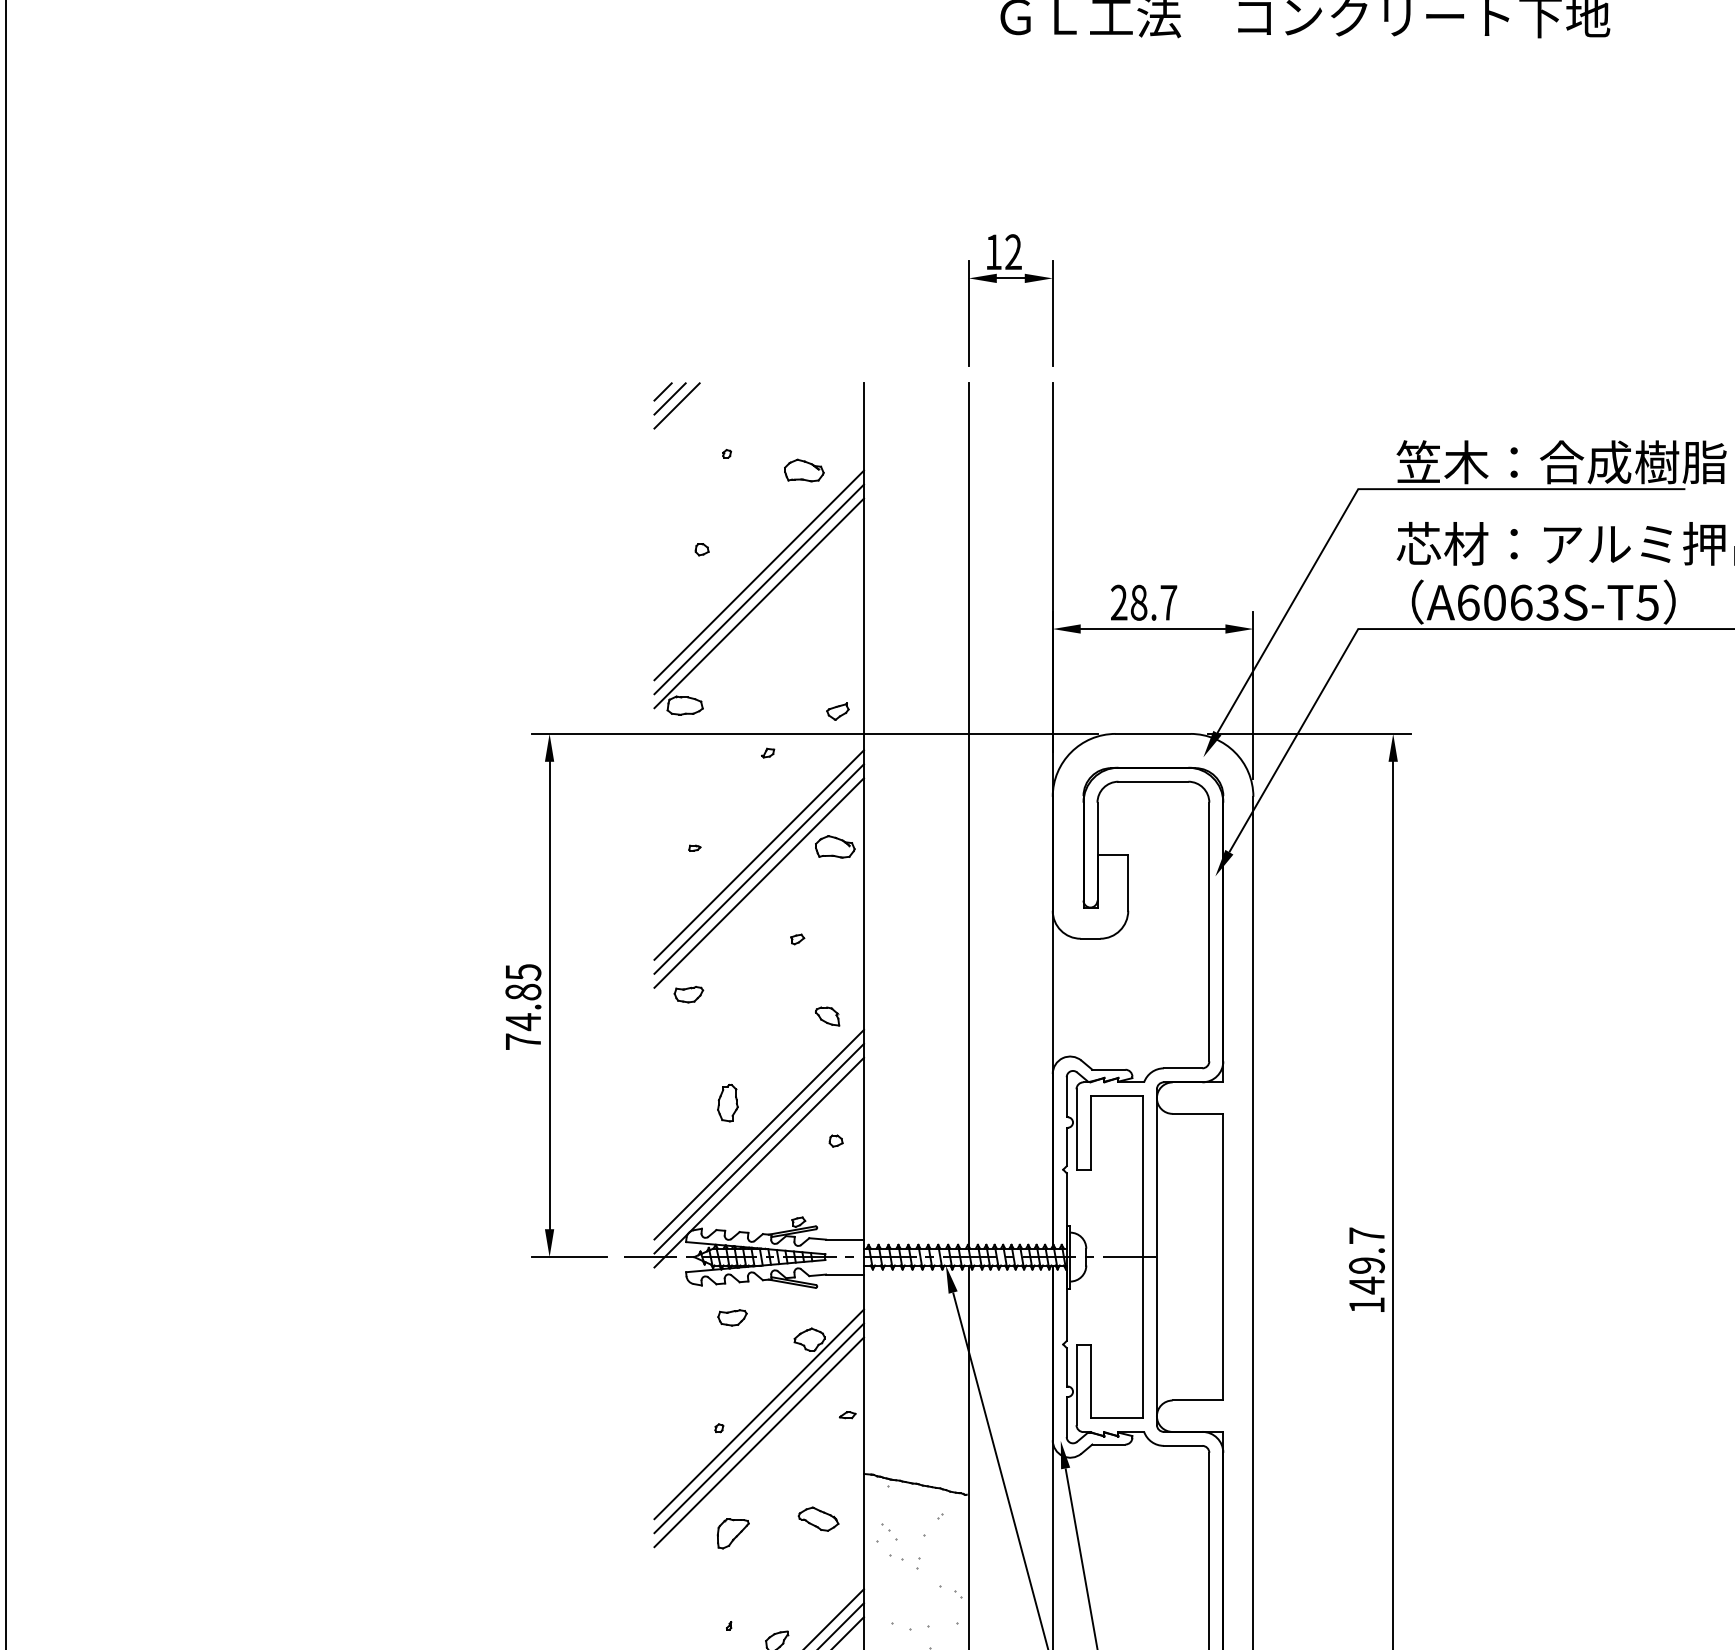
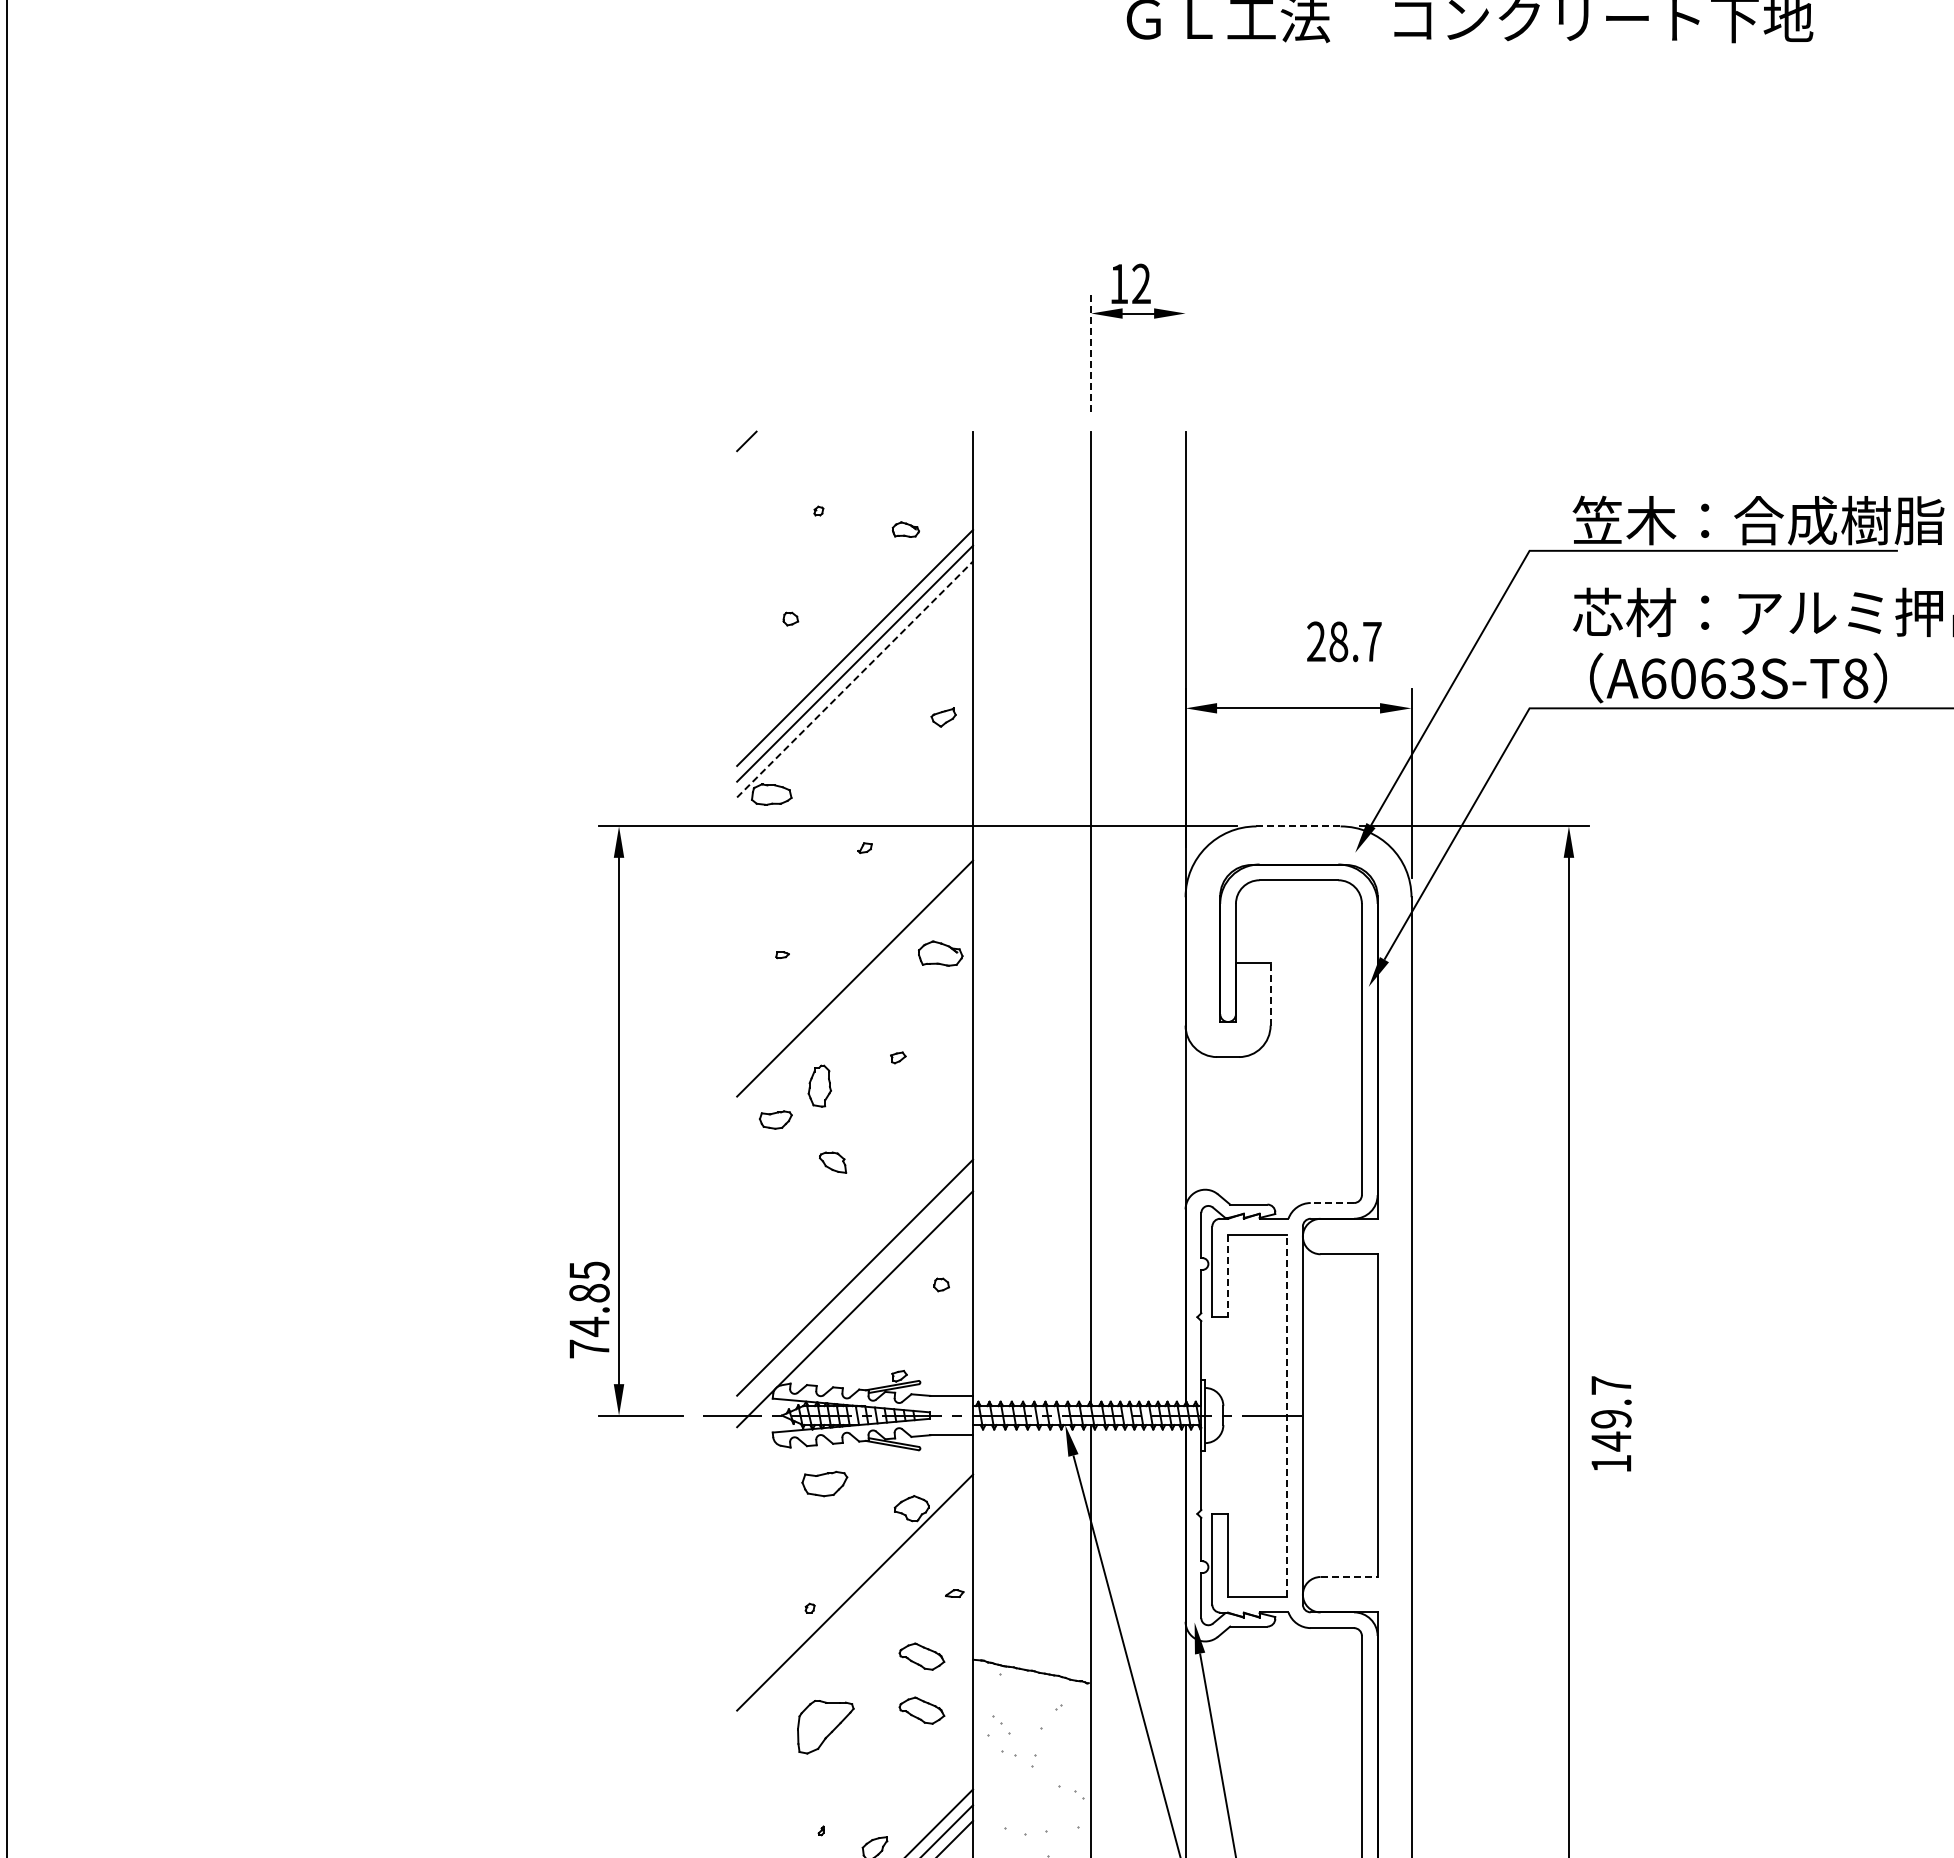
line: (969, 313) -> (1091, 352), solid -> dashed
line: (1052, 313) -> (1185, 352), removed
line: (669, 398) -> (754, 448), removed
line: (677, 405) -> (762, 456), removed
part: (804, 470) -> (905, 529), size x0.6
text: (1144, 602) -> (1344, 641), moved
text: (1647, 602) -> (1855, 678), A6063S-T5 -> A6063S-T8
line: (759, 603) -> (855, 679), solid -> dashed
part: (837, 711) -> (943, 717), moved
line: (1153, 733) -> (1299, 826), solid -> dashed
line: (759, 854) -> (855, 962), removed
line: (1128, 882) -> (1270, 993), solid -> dashed
line: (759, 883) -> (855, 994), removed
text: (523, 1006) -> (589, 1309), moved
part: (827, 1016) -> (833, 1162), moved
line: (1183, 1068) -> (1332, 1203), solid -> dashed
part: (727, 1102) -> (819, 1085), moved
line: (1090, 1133) -> (1228, 1276), solid -> dashed
line: (759, 1148) -> (855, 1293), removed
line: (1143, 1257) -> (1287, 1415), solid -> dashed
text: (1367, 1269) -> (1611, 1423), moved
part: (732, 1317) -> (825, 1483), size x1.4
line: (1198, 1400) -> (1349, 1576), solid -> dashed
line: (759, 1428) -> (855, 1608), removed
line: (759, 1442) -> (855, 1624), removed
part: (818, 1471) -> (921, 1656), added
part: (732, 1533) -> (825, 1726), size x1.6

